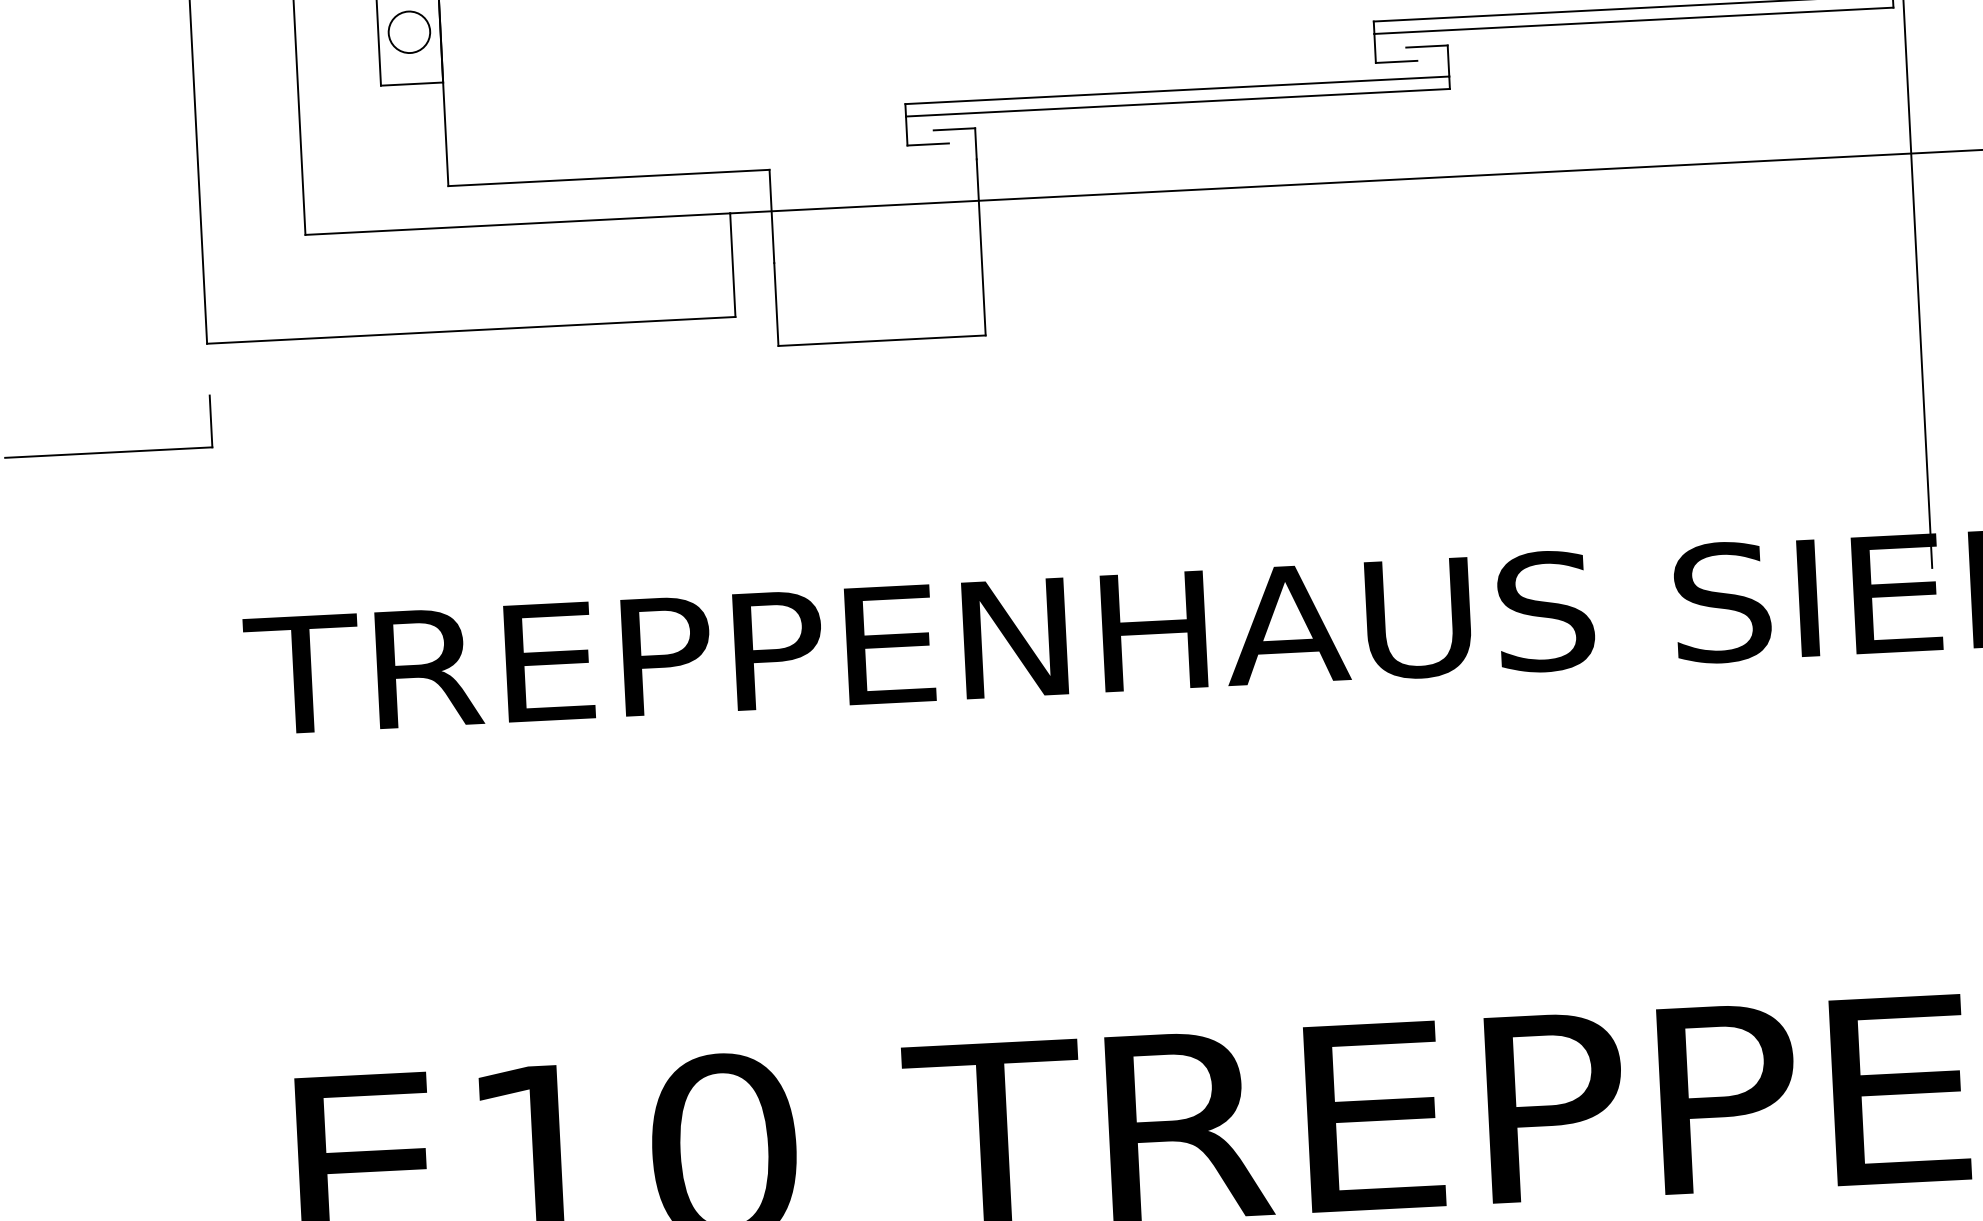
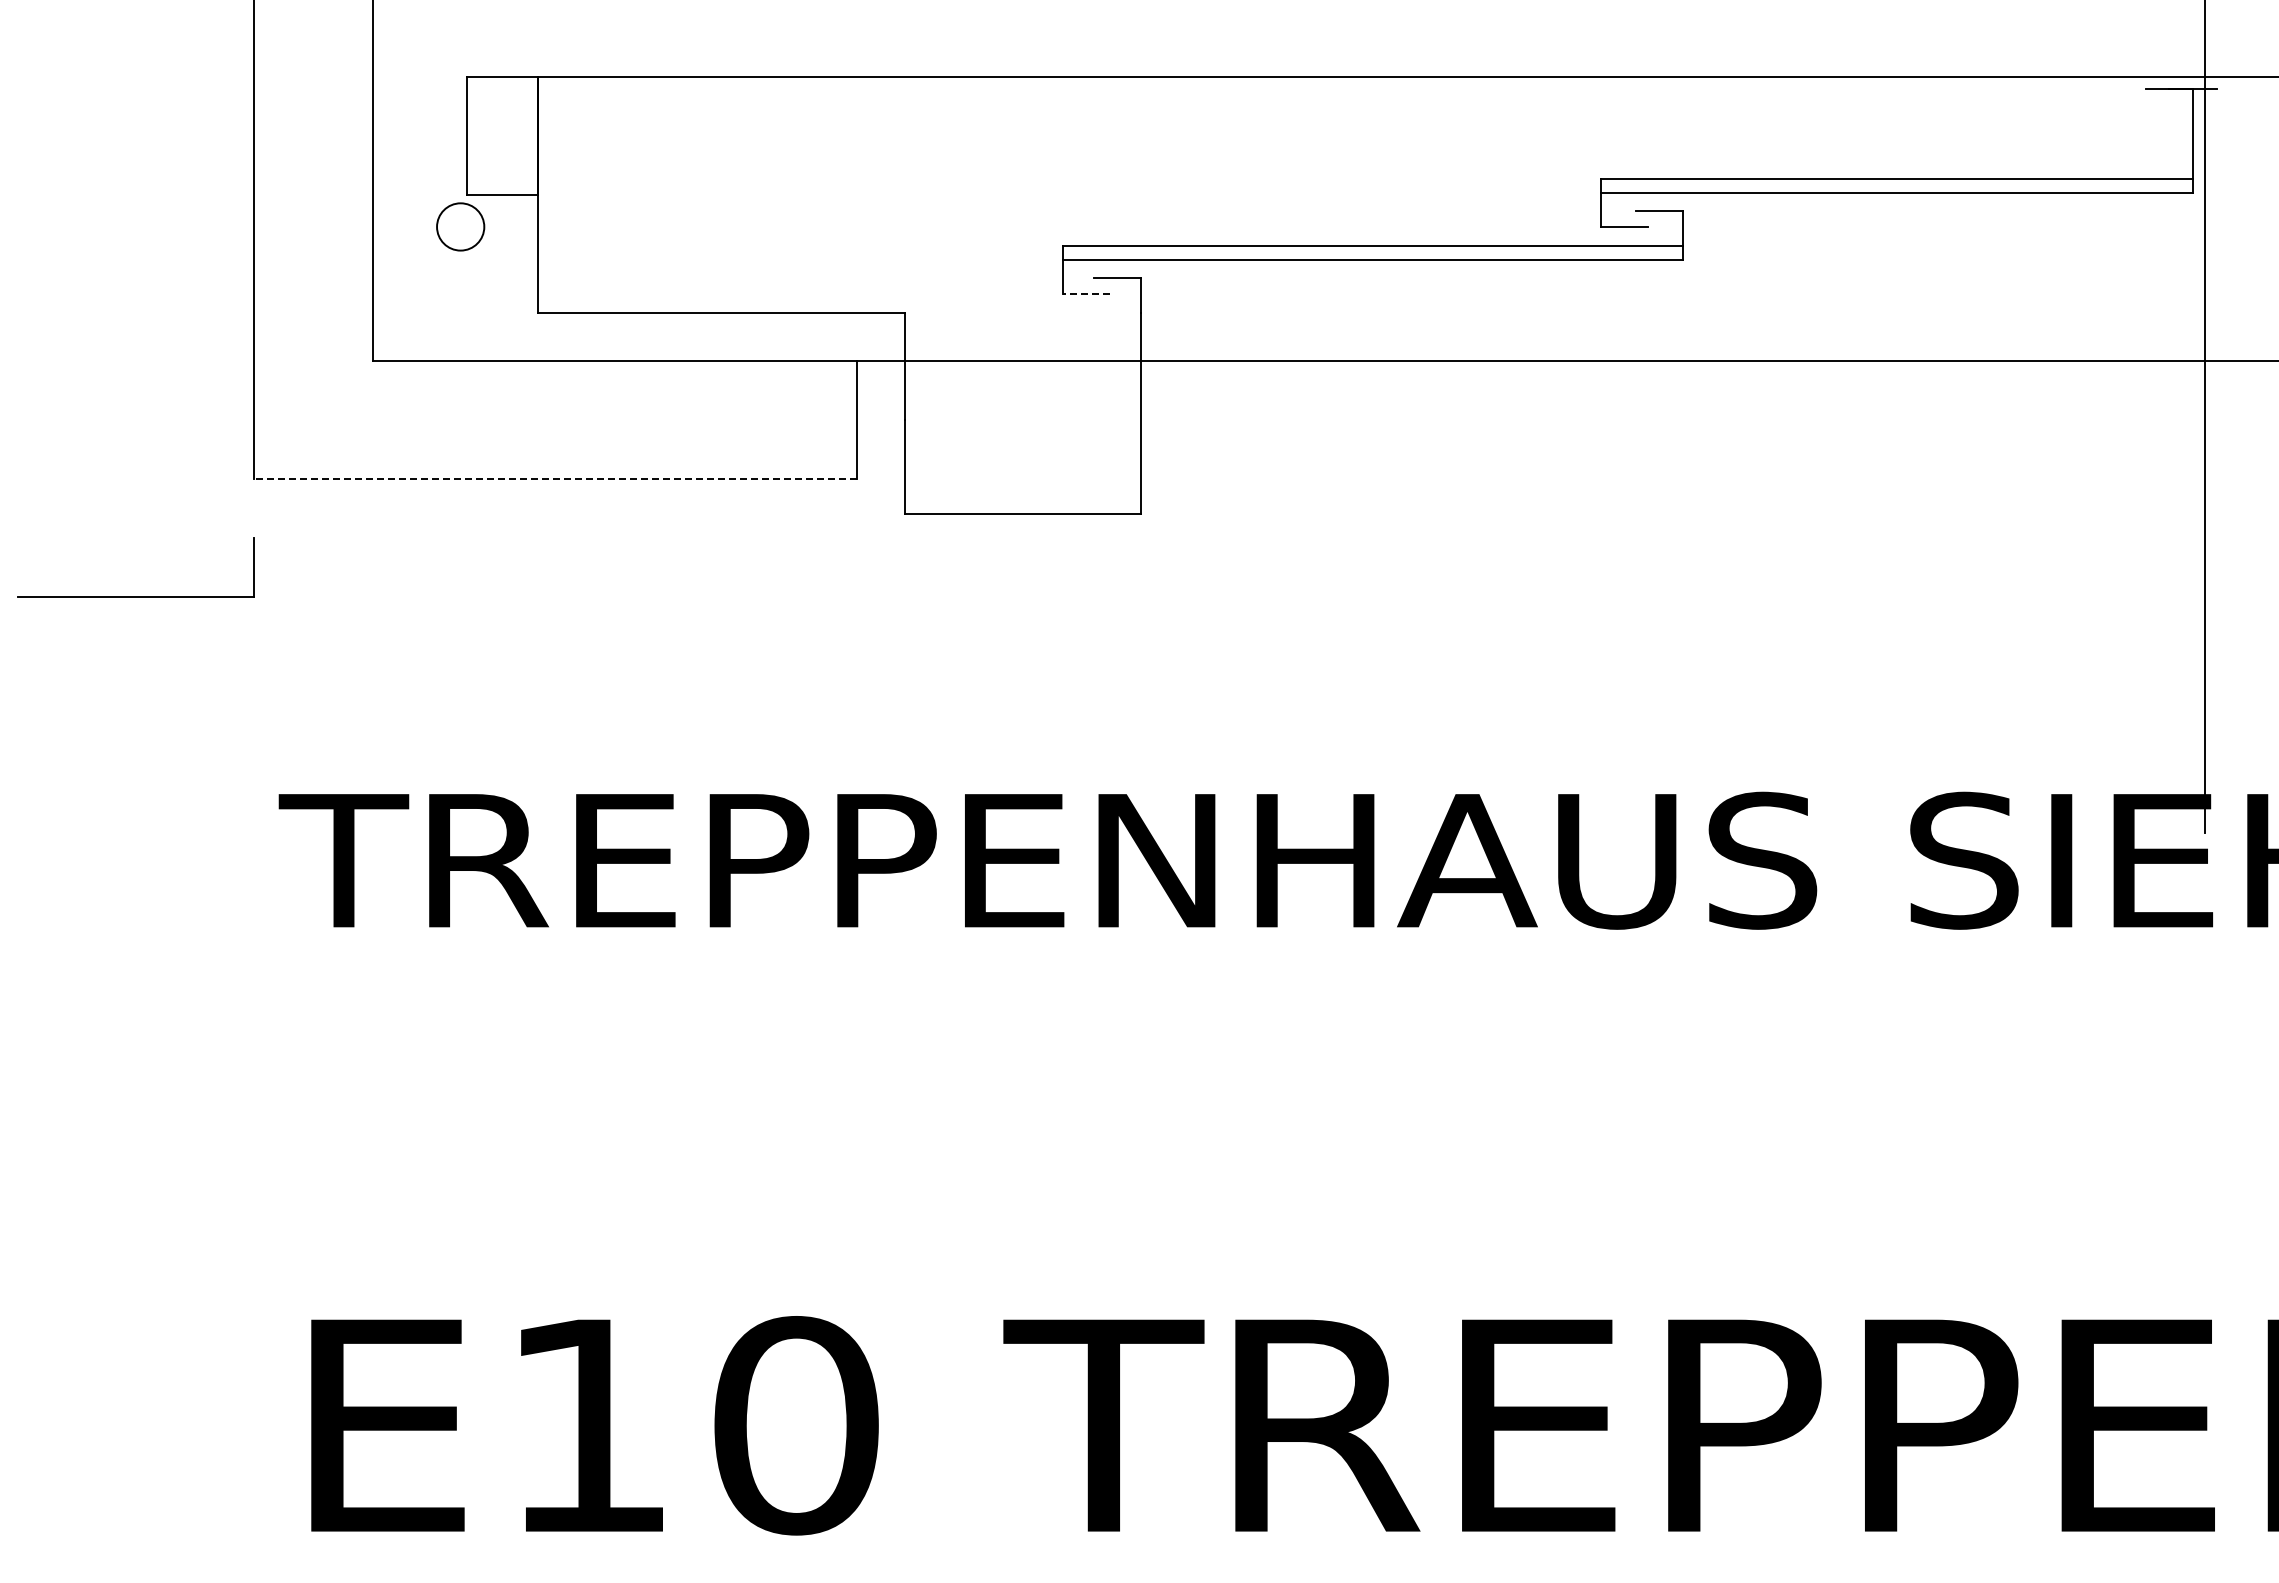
circle: (409, 31) -> (460, 226), moved
line: (928, 144) -> (1086, 293), solid -> dashed
line: (470, 330) -> (555, 478), solid -> dashed

